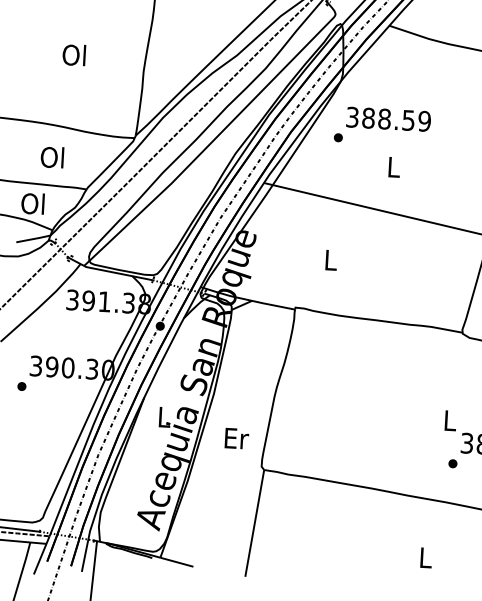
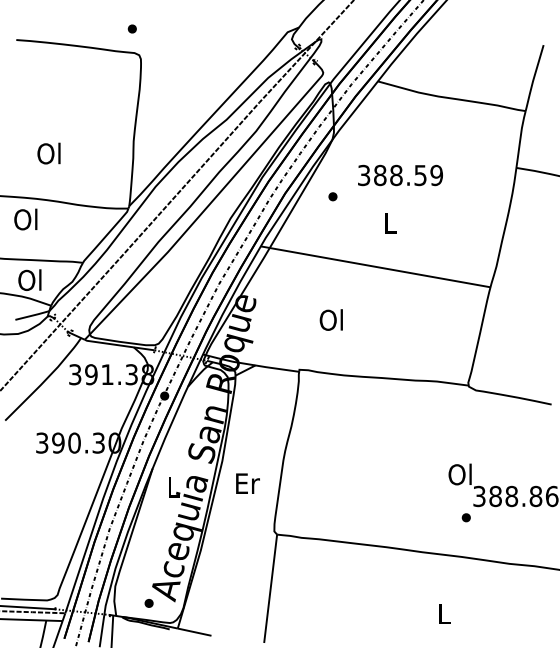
text: (73, 54) -> (48, 153), moved
text: (388, 119) -> (400, 175), moved
text: (52, 157) -> (25, 219), moved
text: (329, 259) -> (330, 319), L -> Ol
part: (21, 386) -> (148, 603), moved
text: (448, 420) -> (459, 474), L -> Ol
text: (236, 438) -> (247, 483), moved

